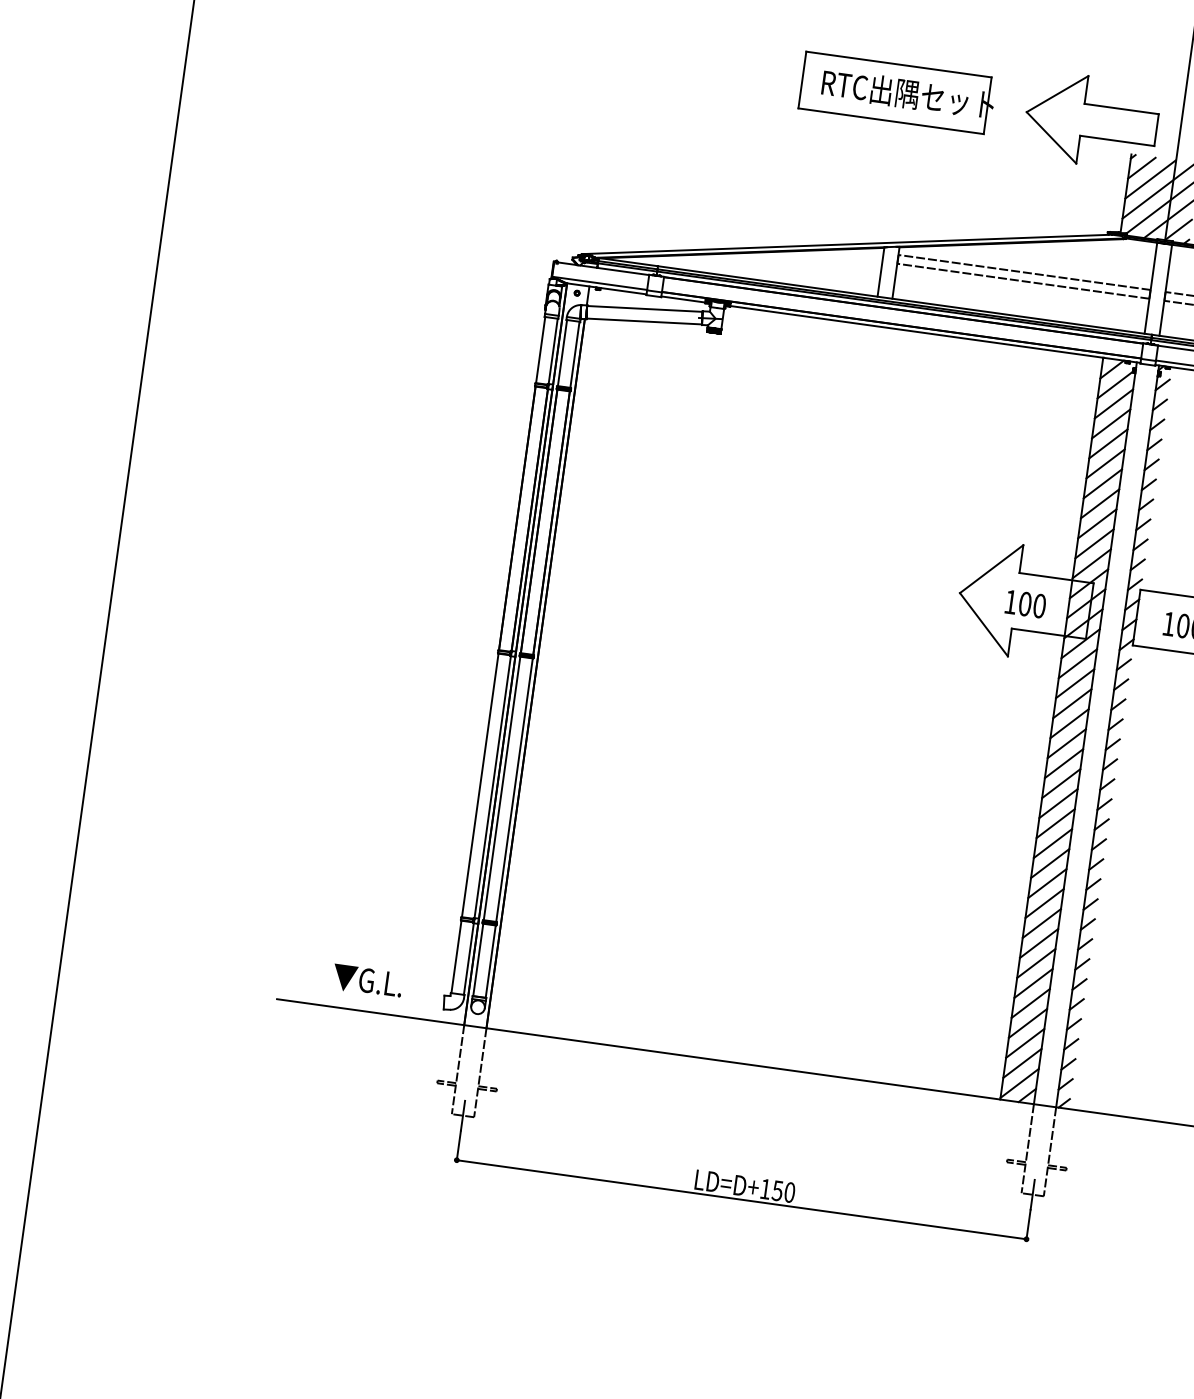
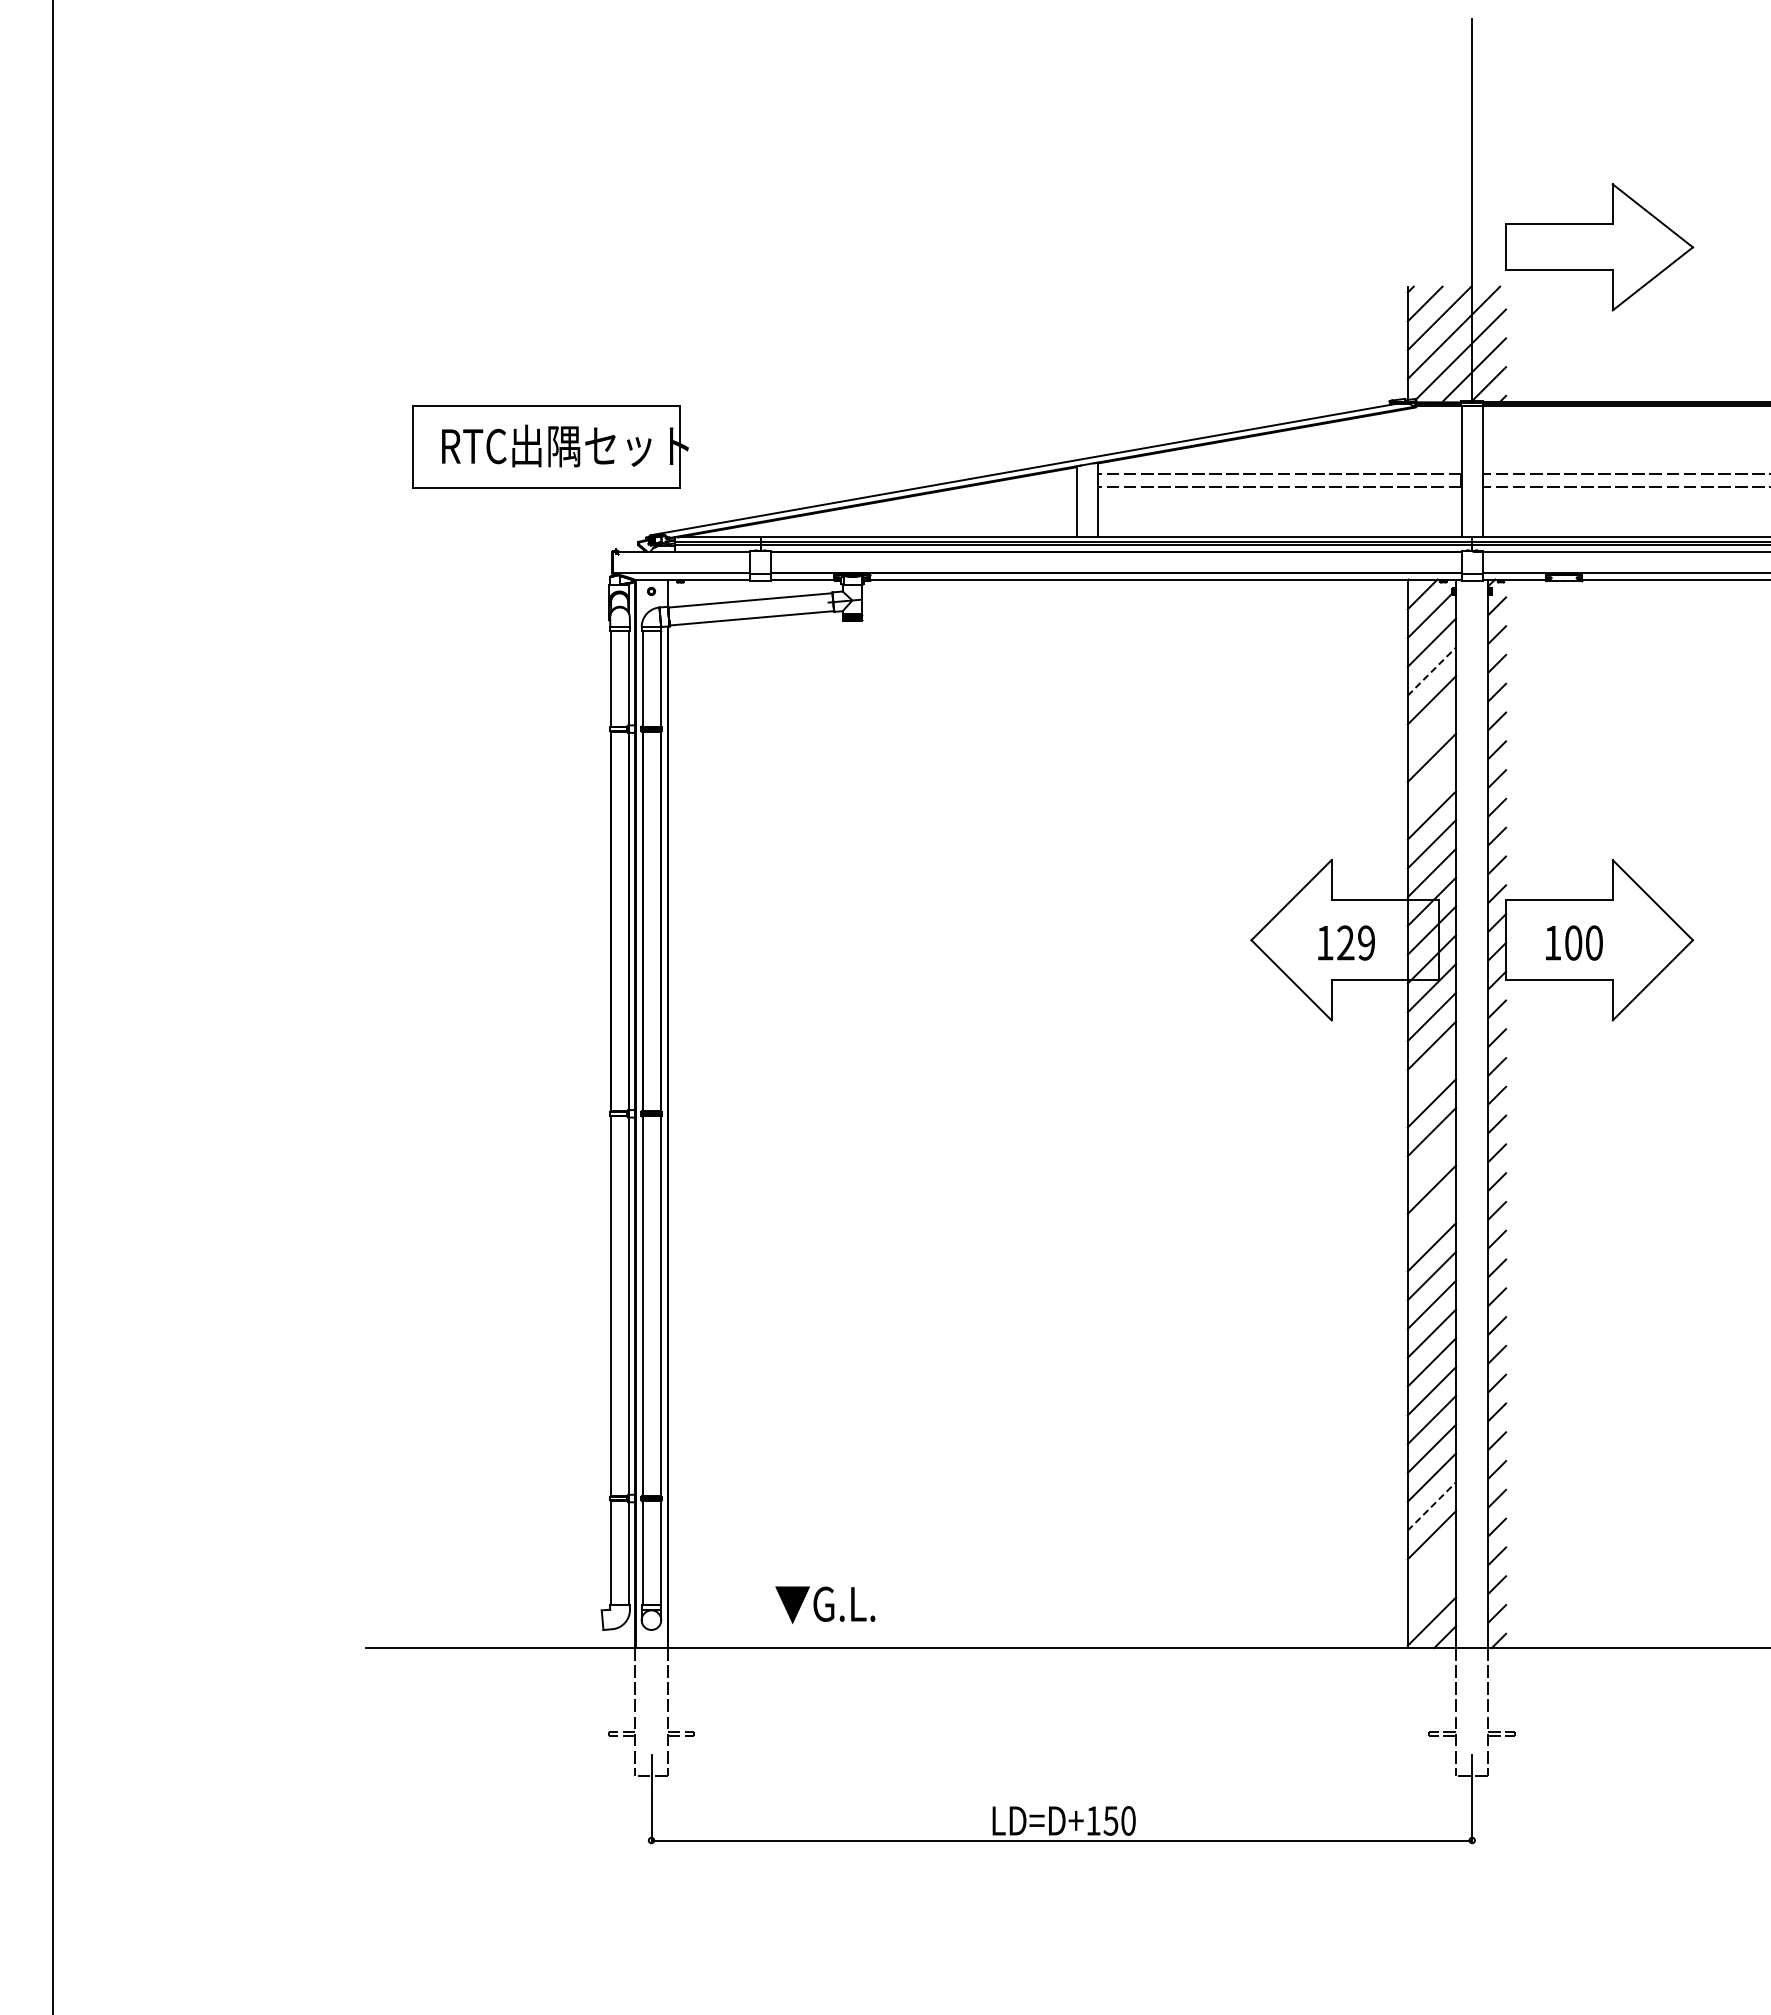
part: (897, 92) -> (550, 446), moved
part: (1091, 121) -> (1344, 247), removed
line: (1111, 423) -> (1432, 671), solid -> dashed
line: (1105, 463) -> (1431, 728), removed
line: (1099, 503) -> (1431, 786), removed
text: (1032, 604) -> (1356, 942), 100 -> 129
line: (1072, 703) -> (1431, 1074), removed
line: (1063, 763) -> (1431, 1160), removed
line: (1058, 803) -> (1431, 1218), removed
text: (367, 980) -> (825, 1604), moved
line: (1031, 1003) -> (1432, 1506), solid -> dashed
line: (1024, 1043) -> (1431, 1563), removed
line: (1022, 1063) -> (1431, 1592), removed

